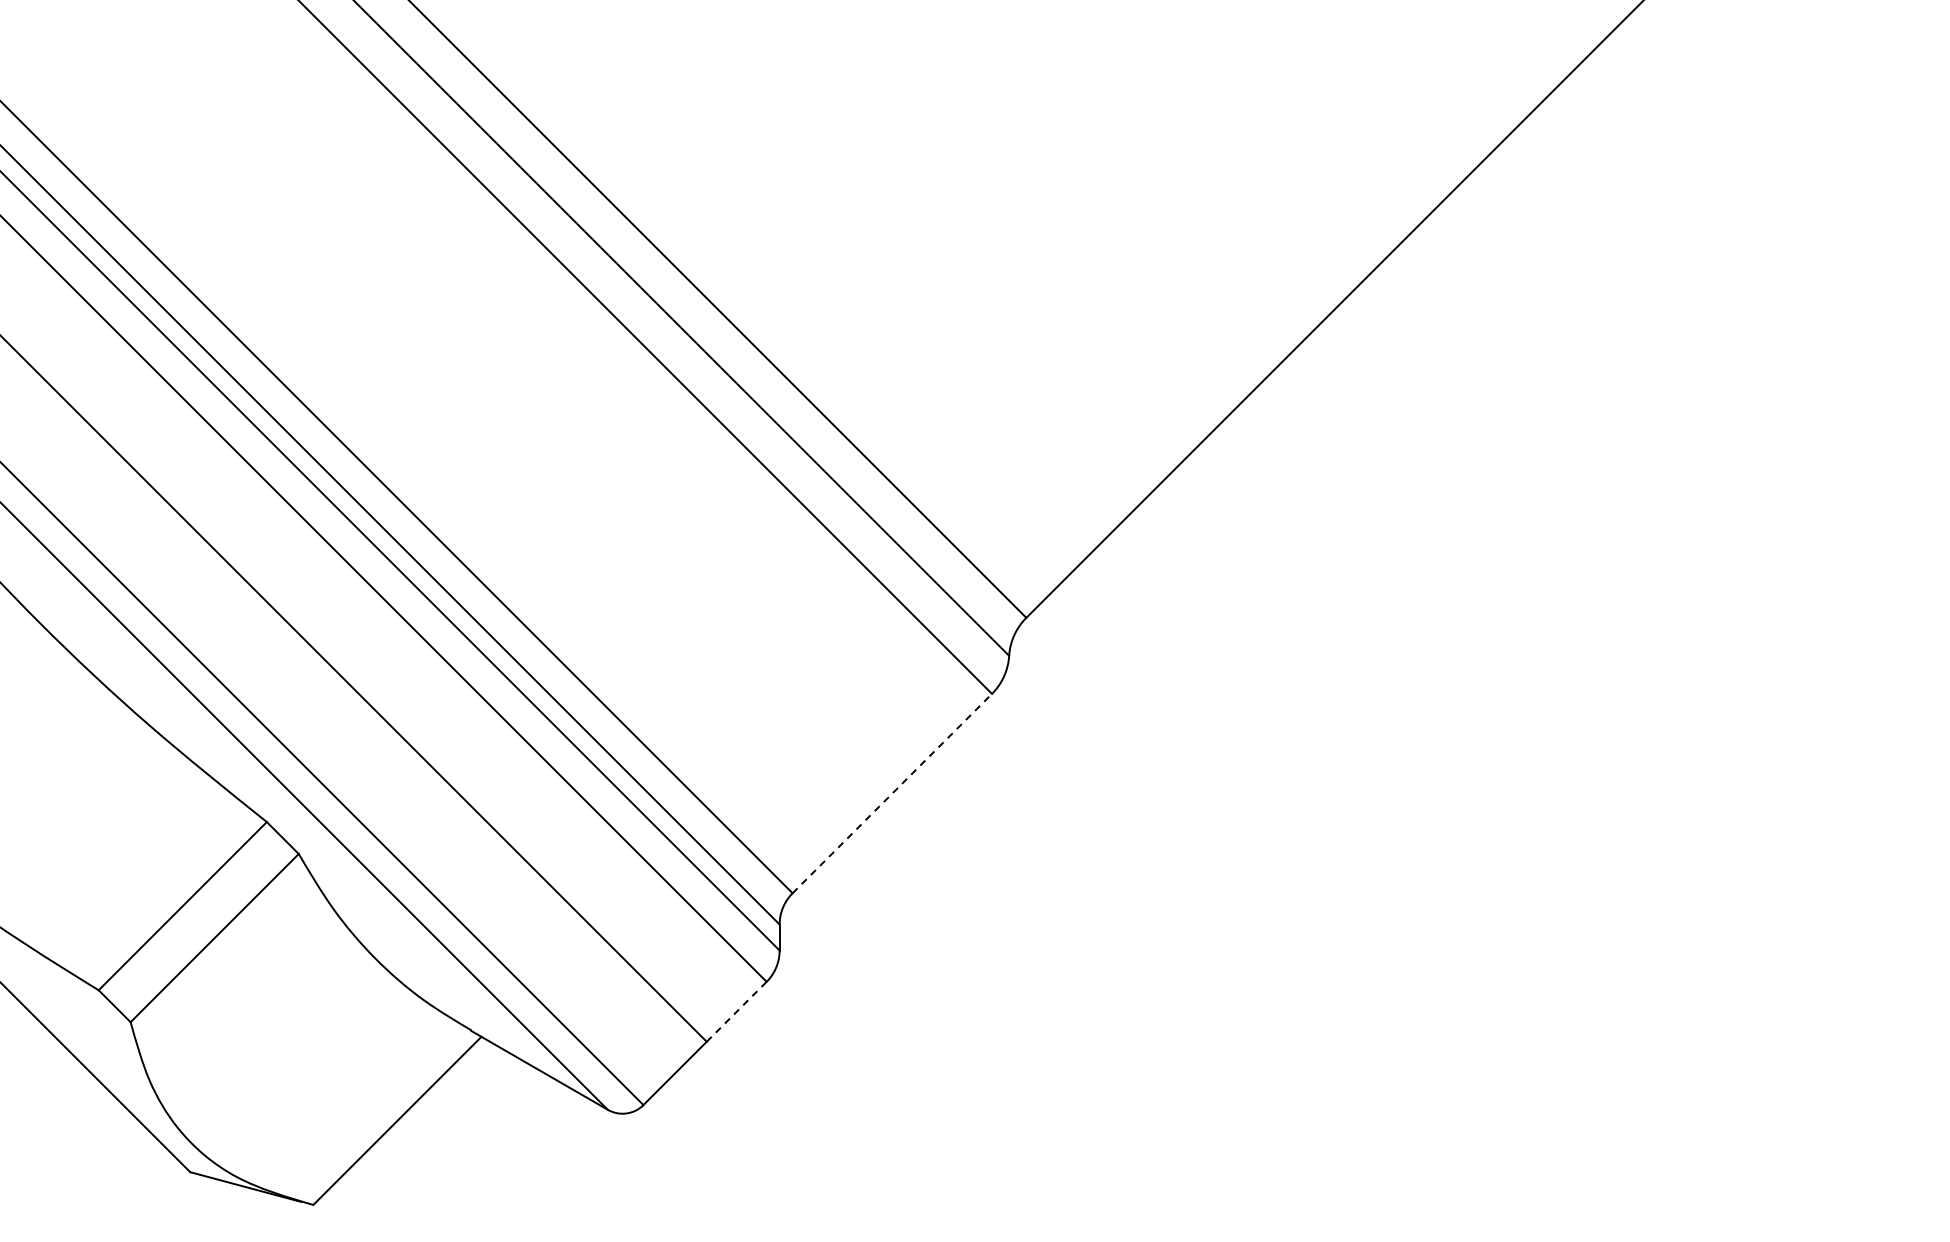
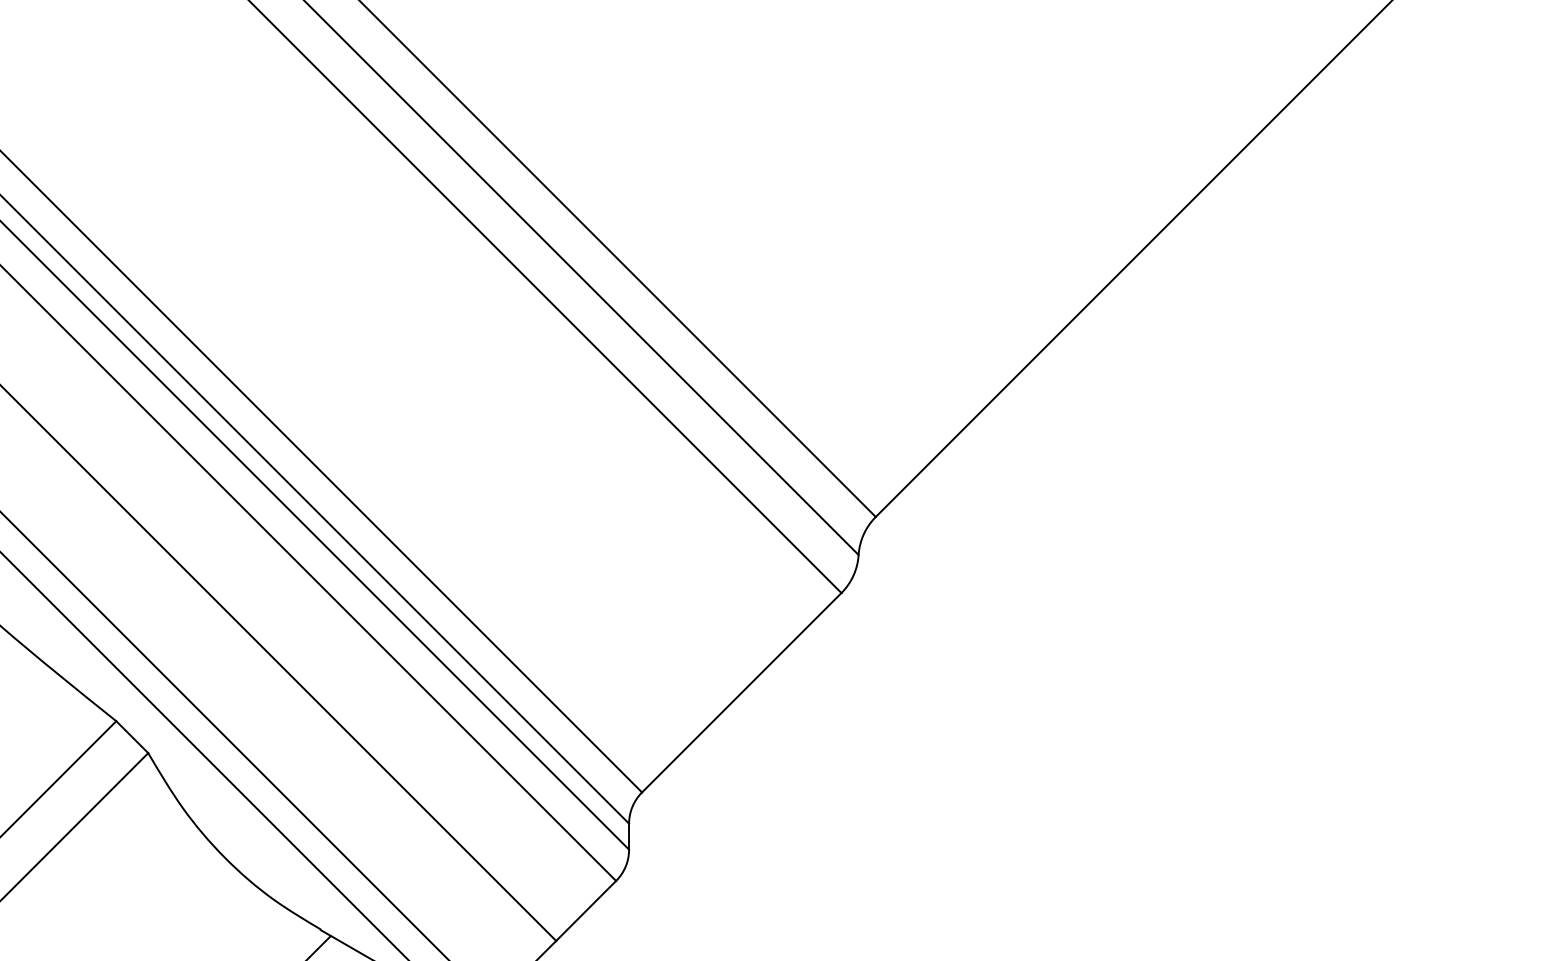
line: (892, 793) -> (741, 692), dashed -> solid
line: (737, 1011) -> (586, 910), dashed -> solid

